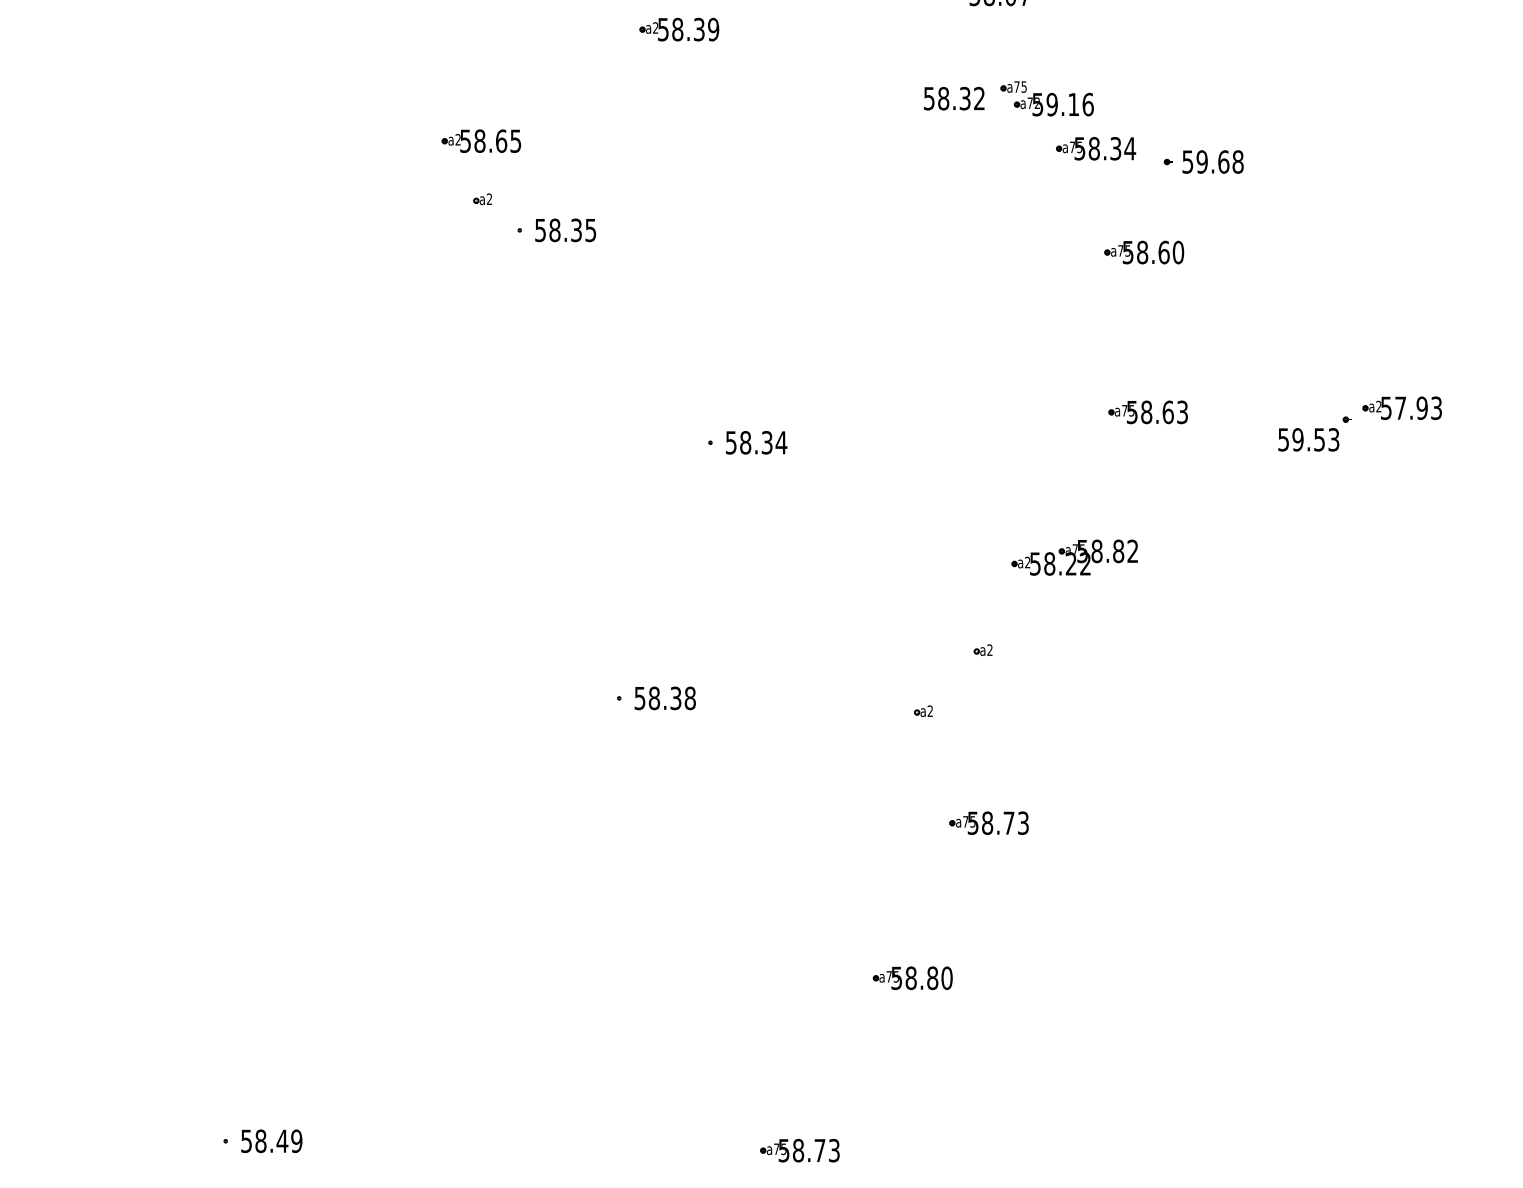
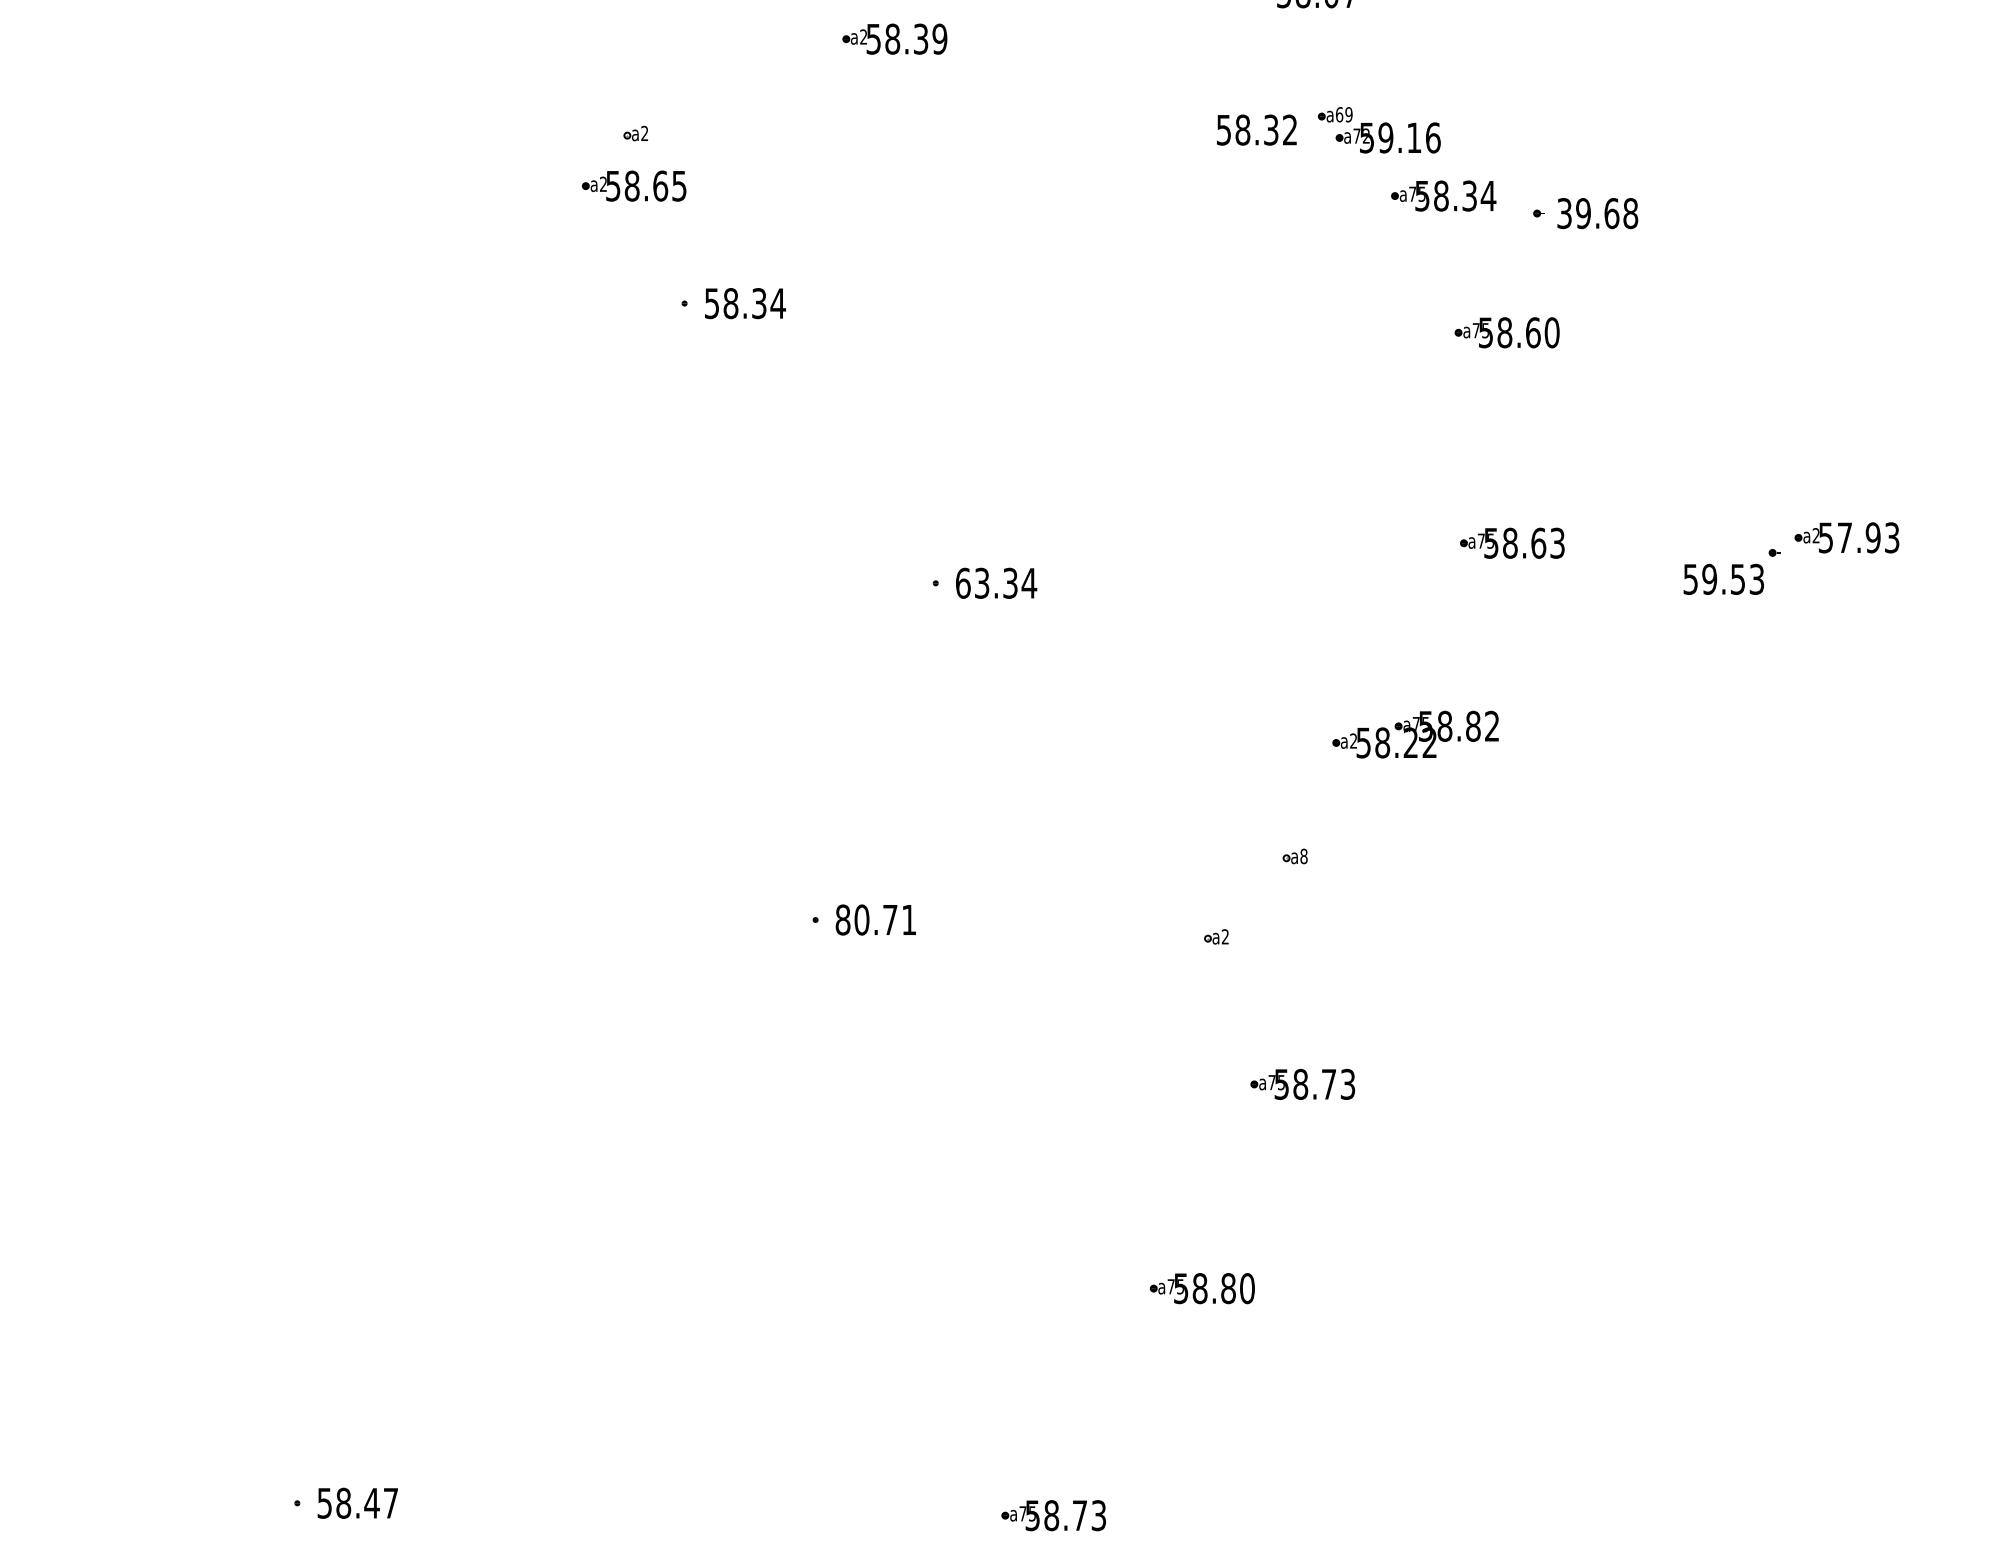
text: (1020, 86) -> (1344, 114), a75 -> a69
text: (1188, 161) -> (1565, 212), 59.68 -> 39.68
part: (482, 199) -> (635, 133), moved
text: (590, 230) -> (777, 303), 58.35 -> 58.34
text: (738, 442) -> (972, 582), 58.34 -> 63.34
text: (989, 649) -> (1303, 855), a2 -> a8
text: (664, 698) -> (875, 920), 58.38 -> 80.71
text: (296, 1141) -> (390, 1503), 58.49 -> 58.47

